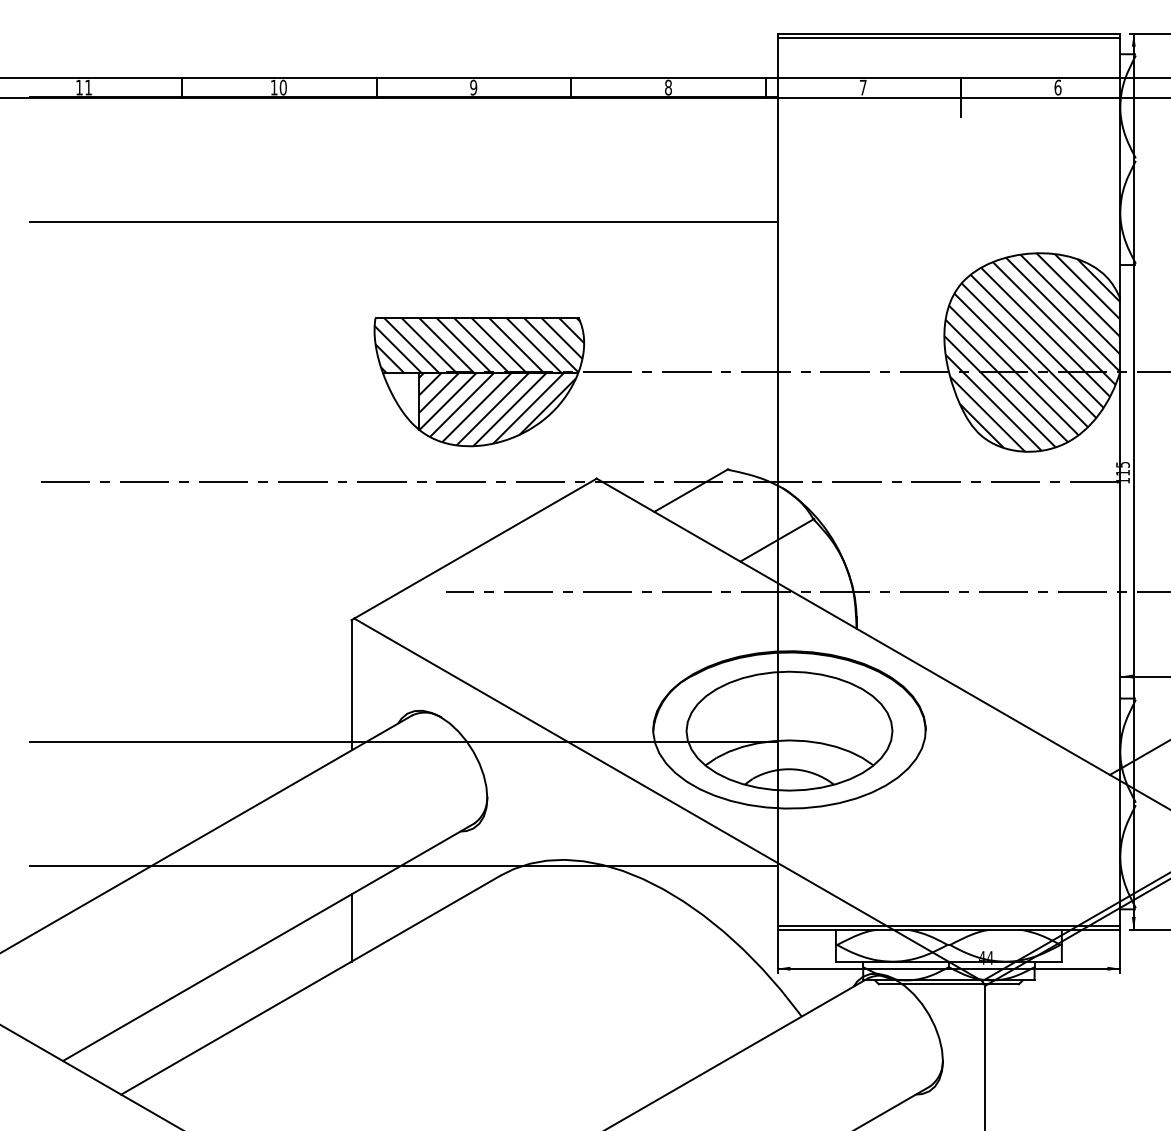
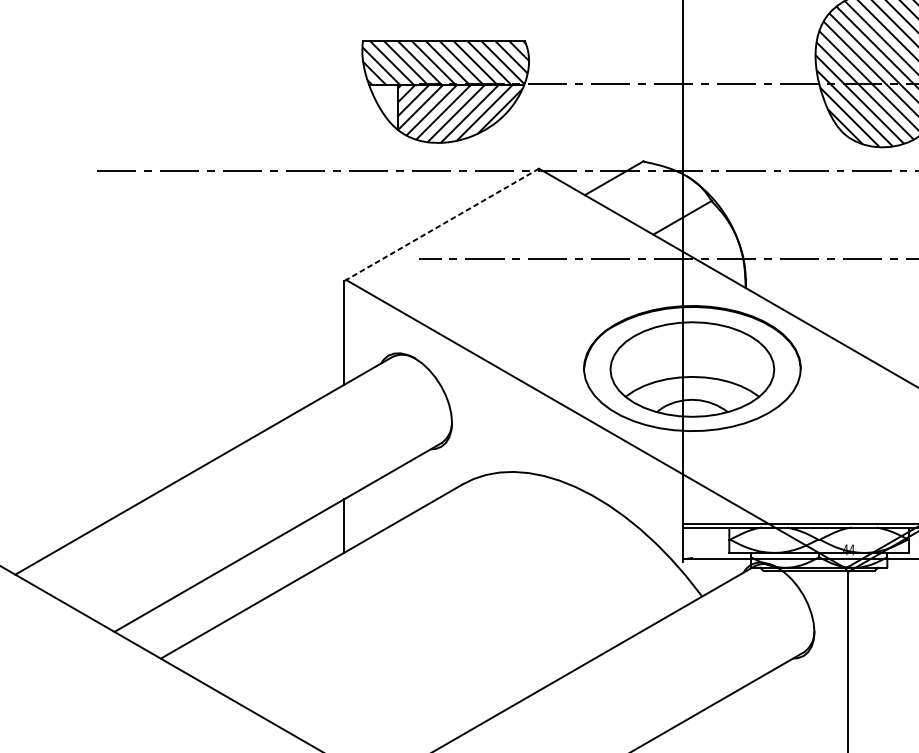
line: (475, 548) -> (442, 224), solid -> dashed
line: (403, 741) -> (385, 377), removed
line: (403, 866) -> (385, 477), removed

